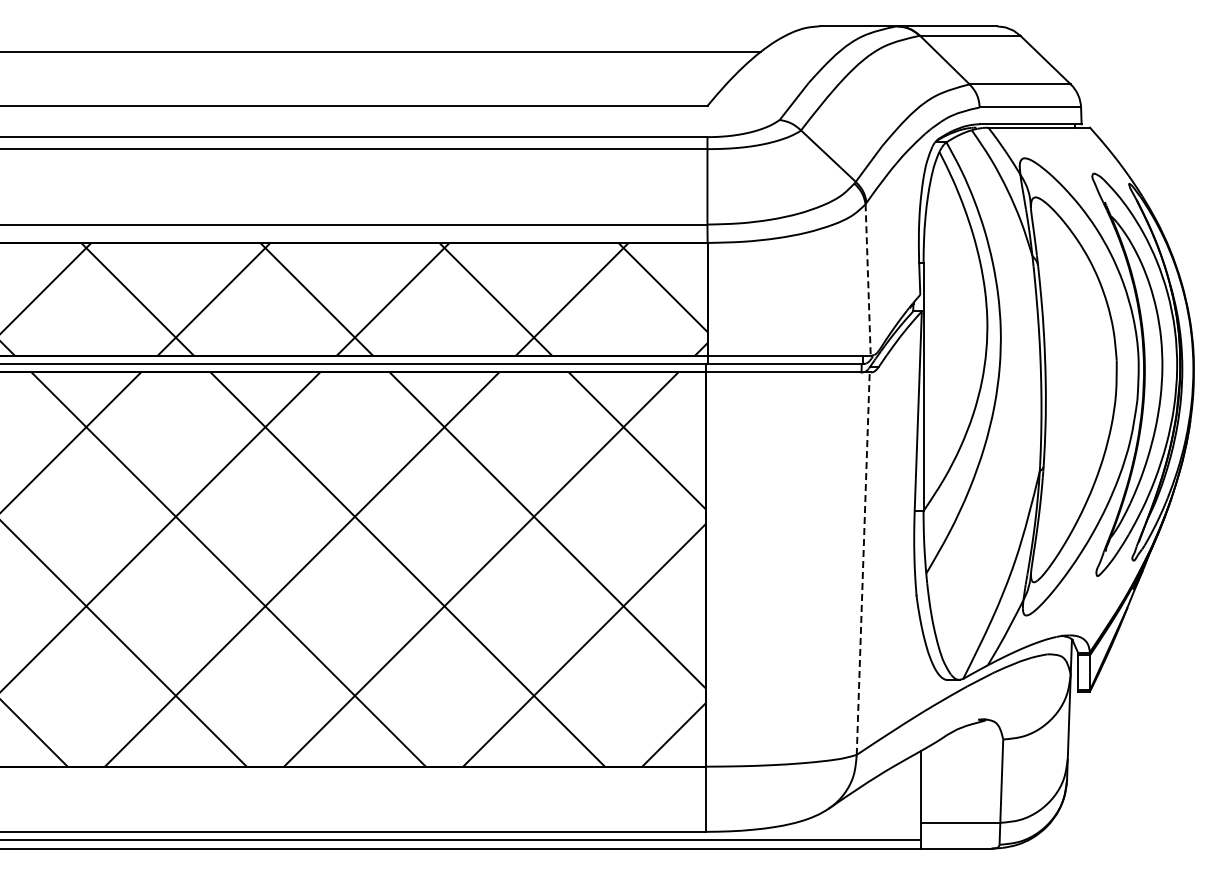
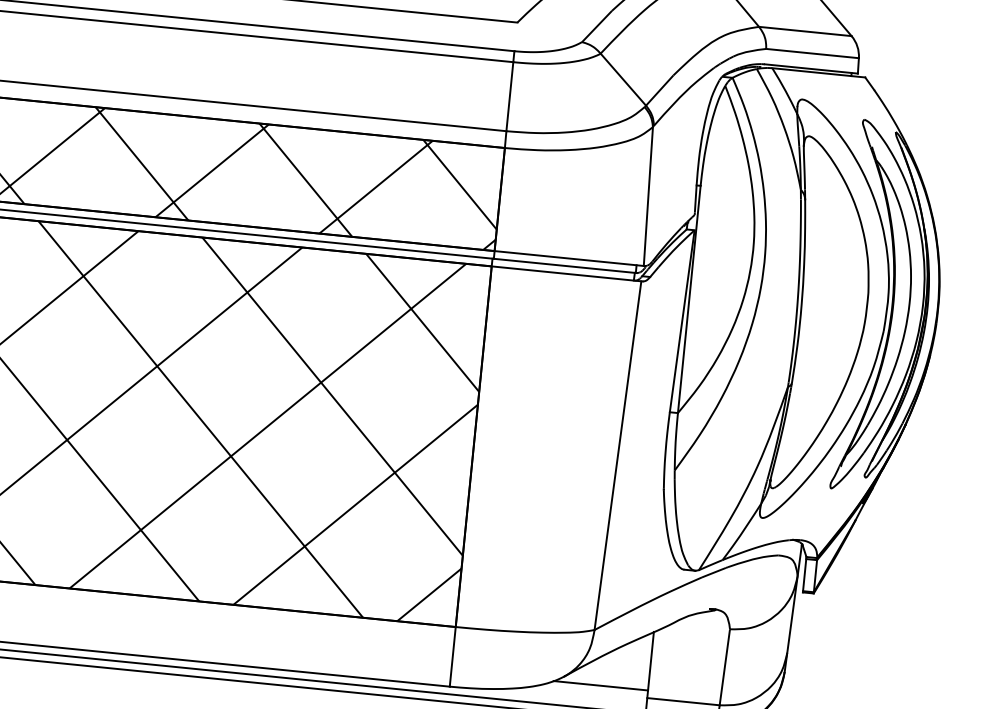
line: (868, 279) -> (648, 196), dashed -> solid
line: (863, 563) -> (618, 455), dashed -> solid
line: (869, 814) -> (600, 685), added

